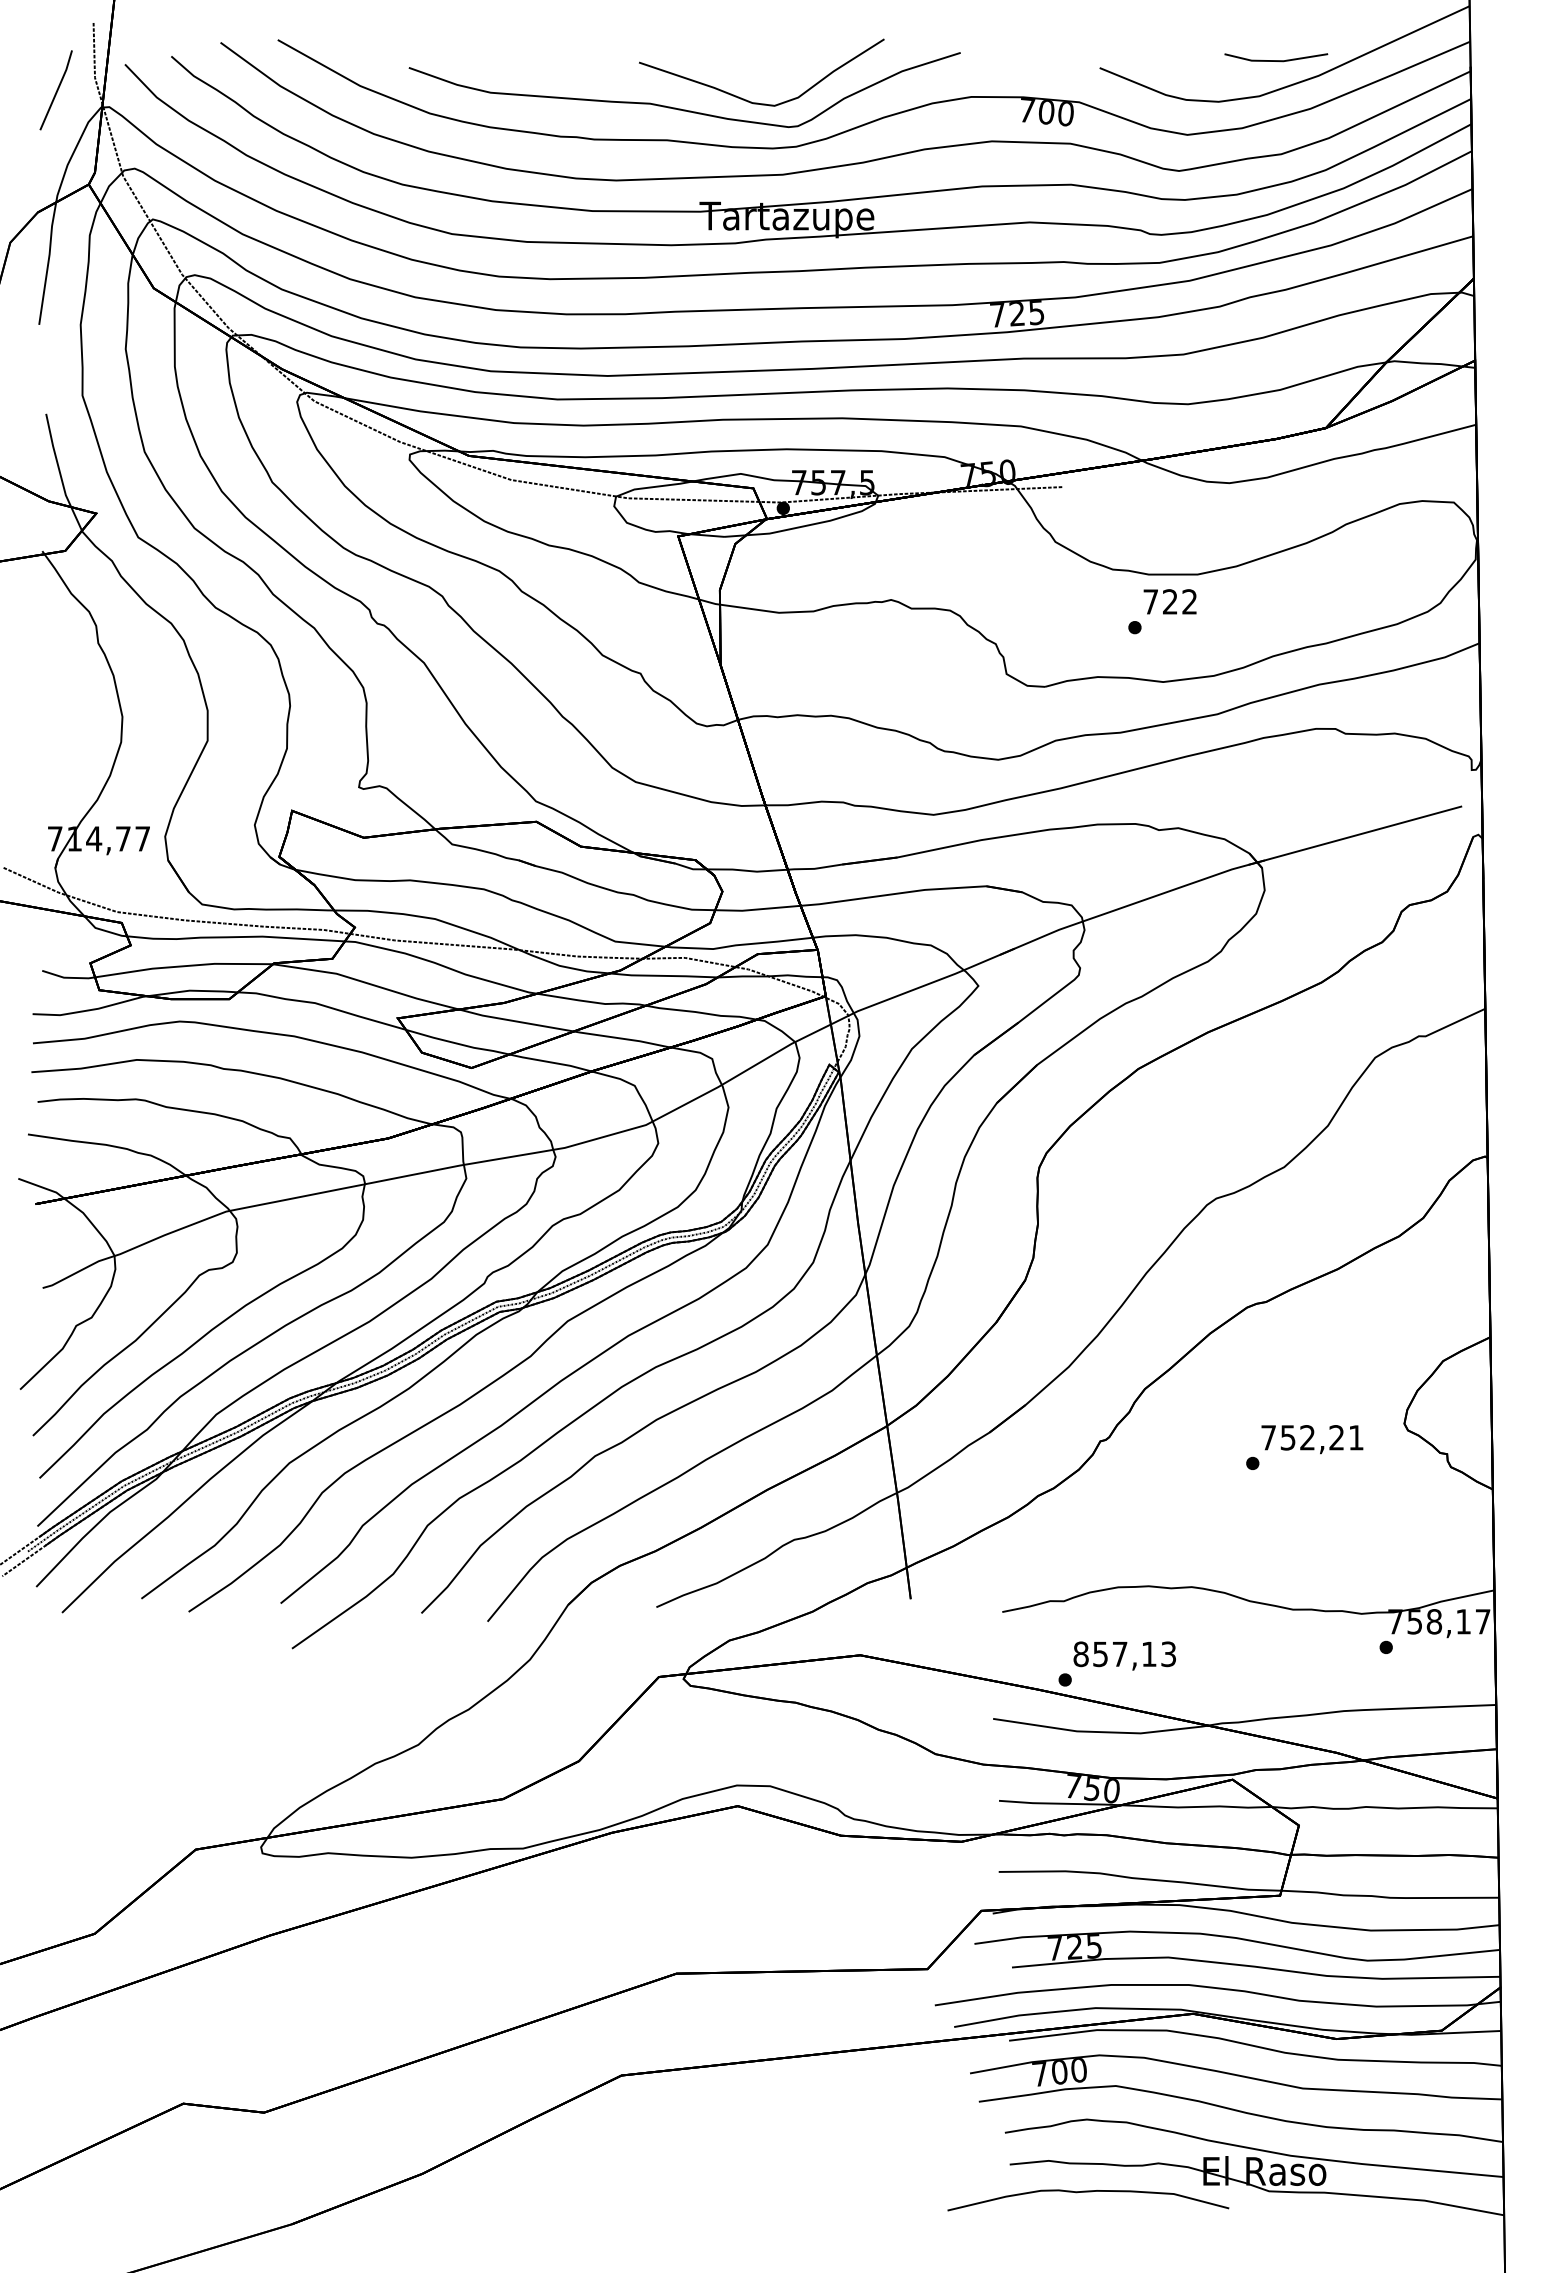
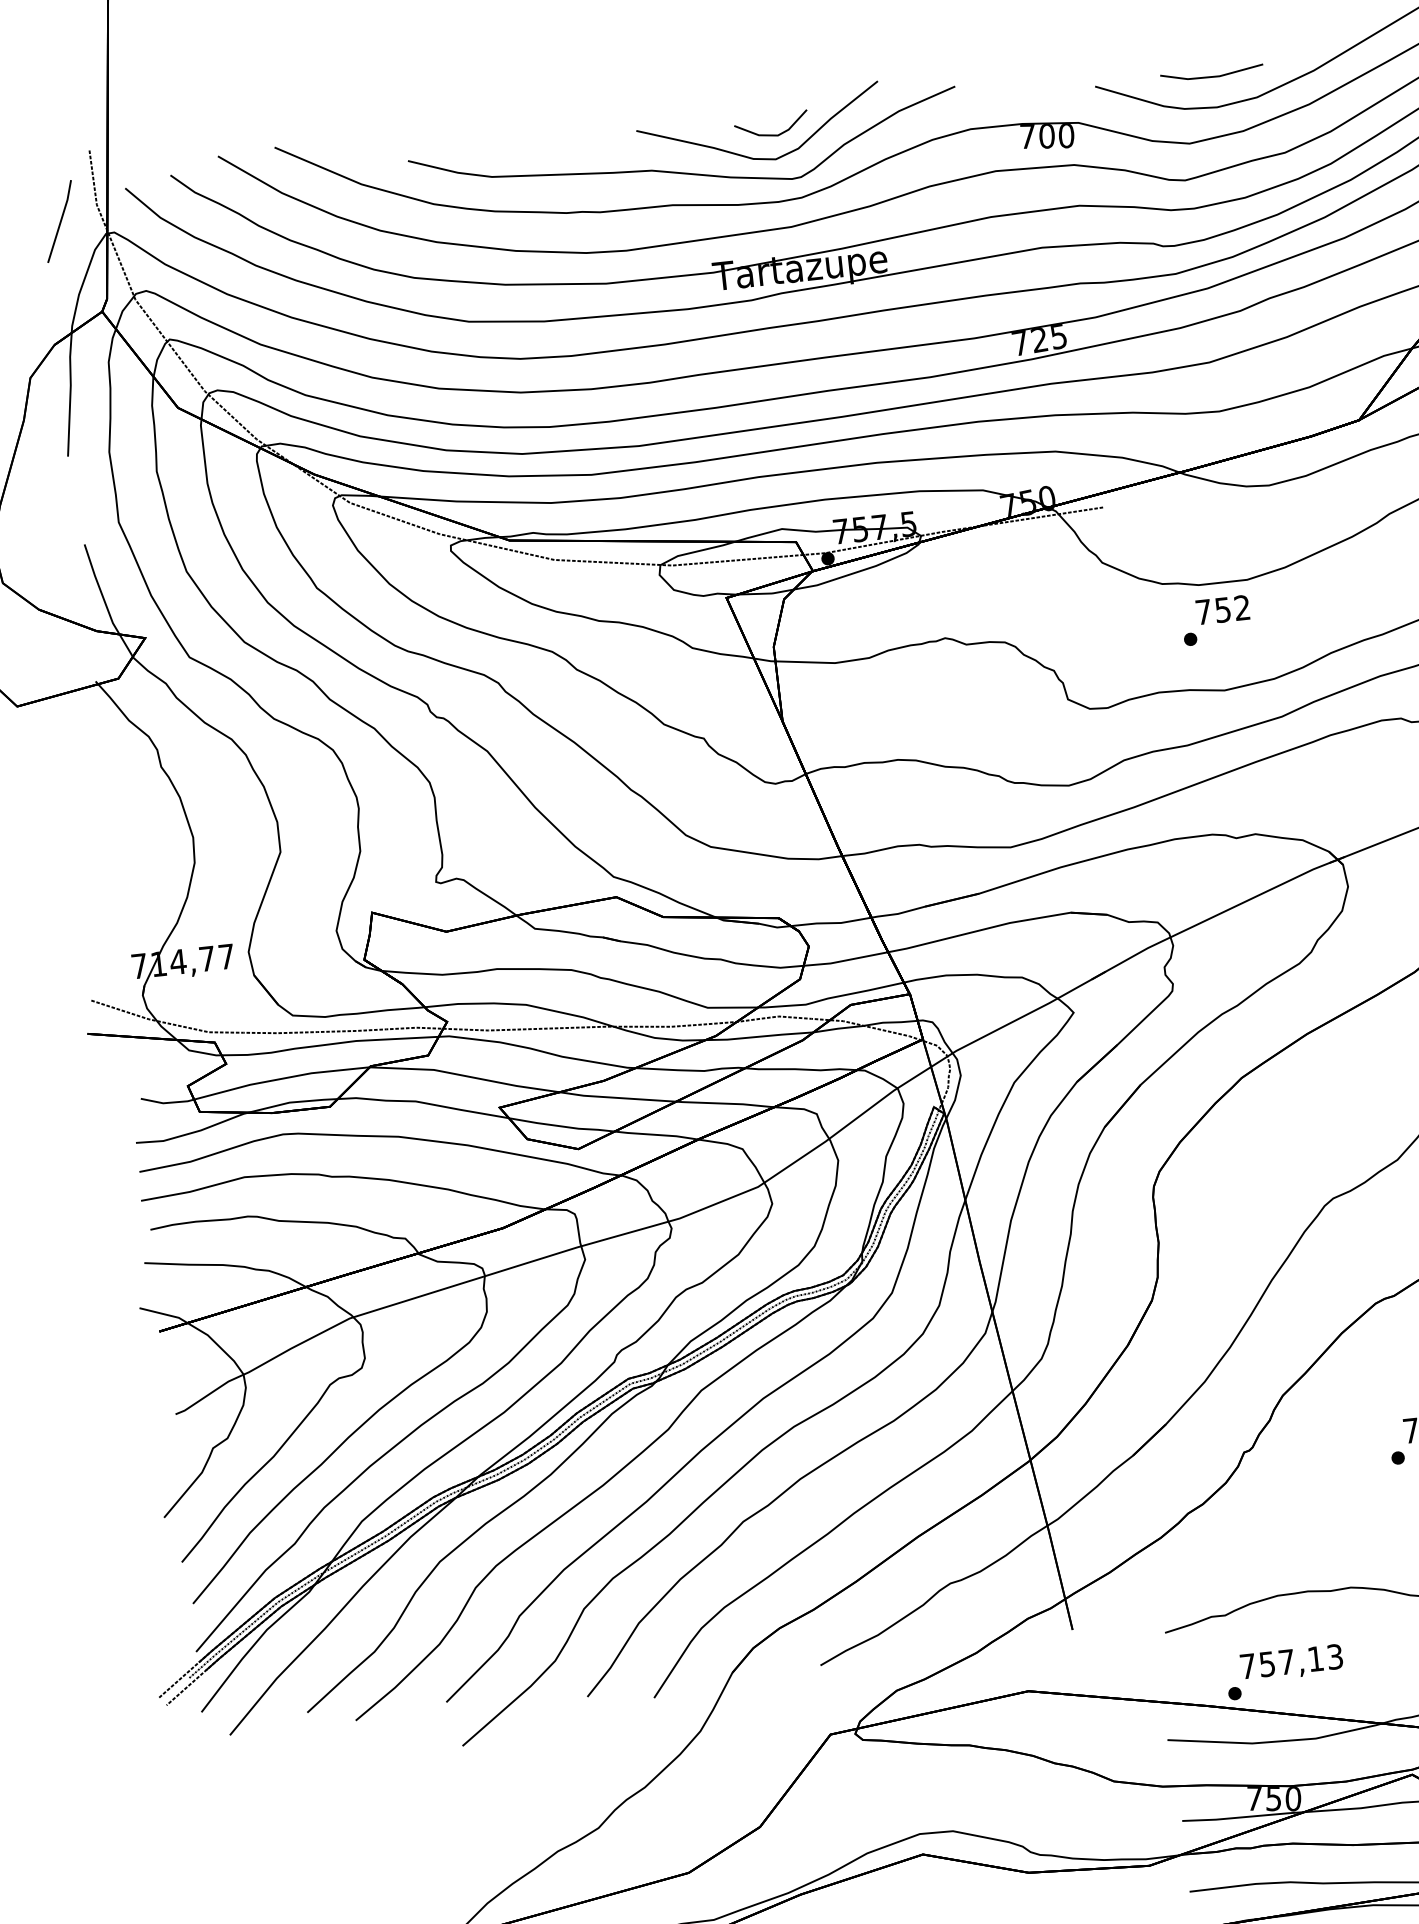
line: (1276, 60) -> (1212, 76), moved
line: (773, 80) -> (772, 134), added
text: (1170, 601) -> (1223, 609), 722 -> 752
text: (1080, 1654) -> (1247, 1666), 857,13 -> 757,13

